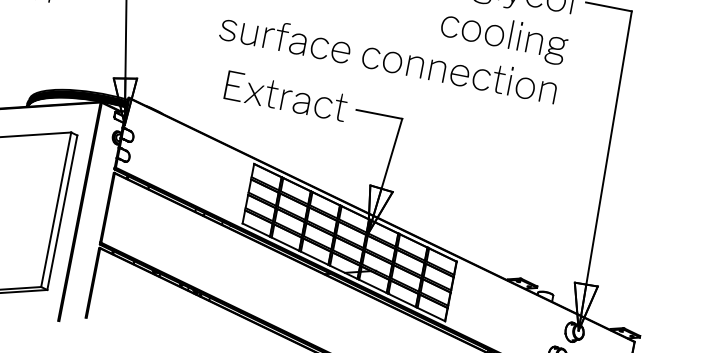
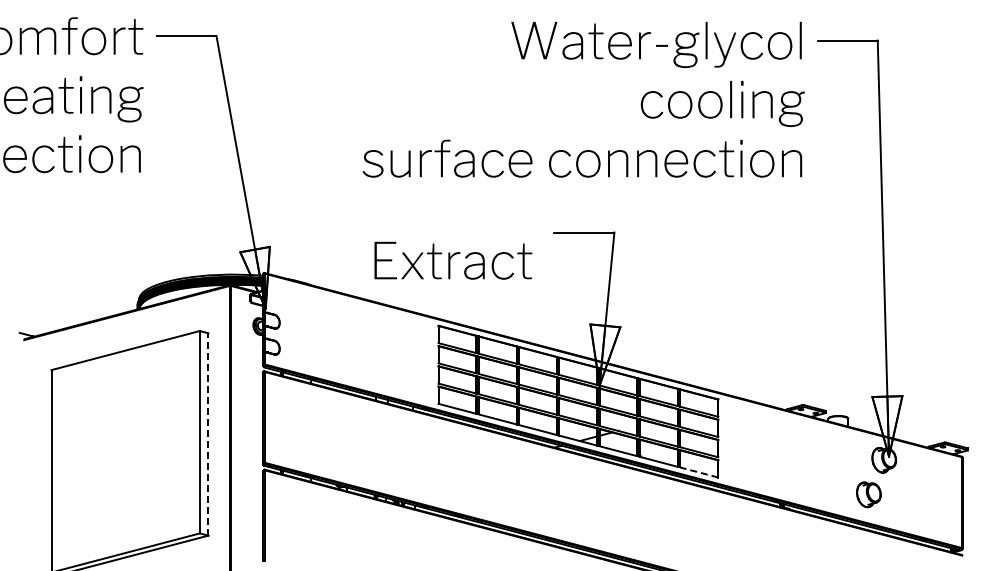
text: (286, 96) -> (453, 260), moved
line: (62, 212) -> (208, 433), solid -> dashed
line: (431, 314) -> (699, 472), solid -> dashed

